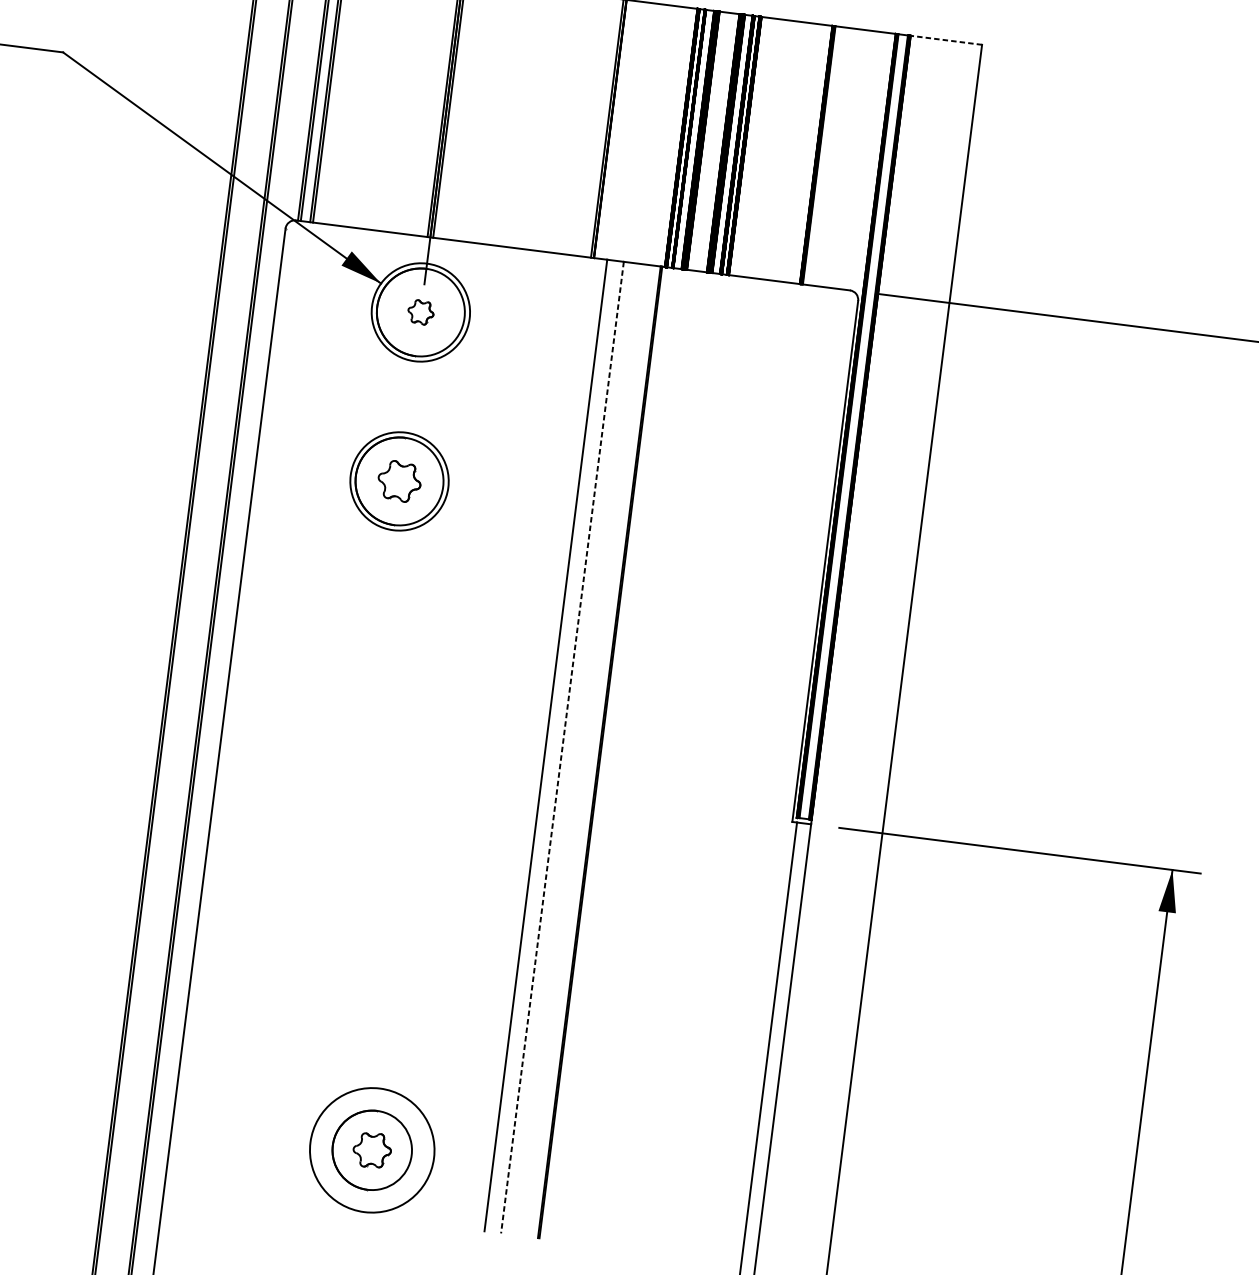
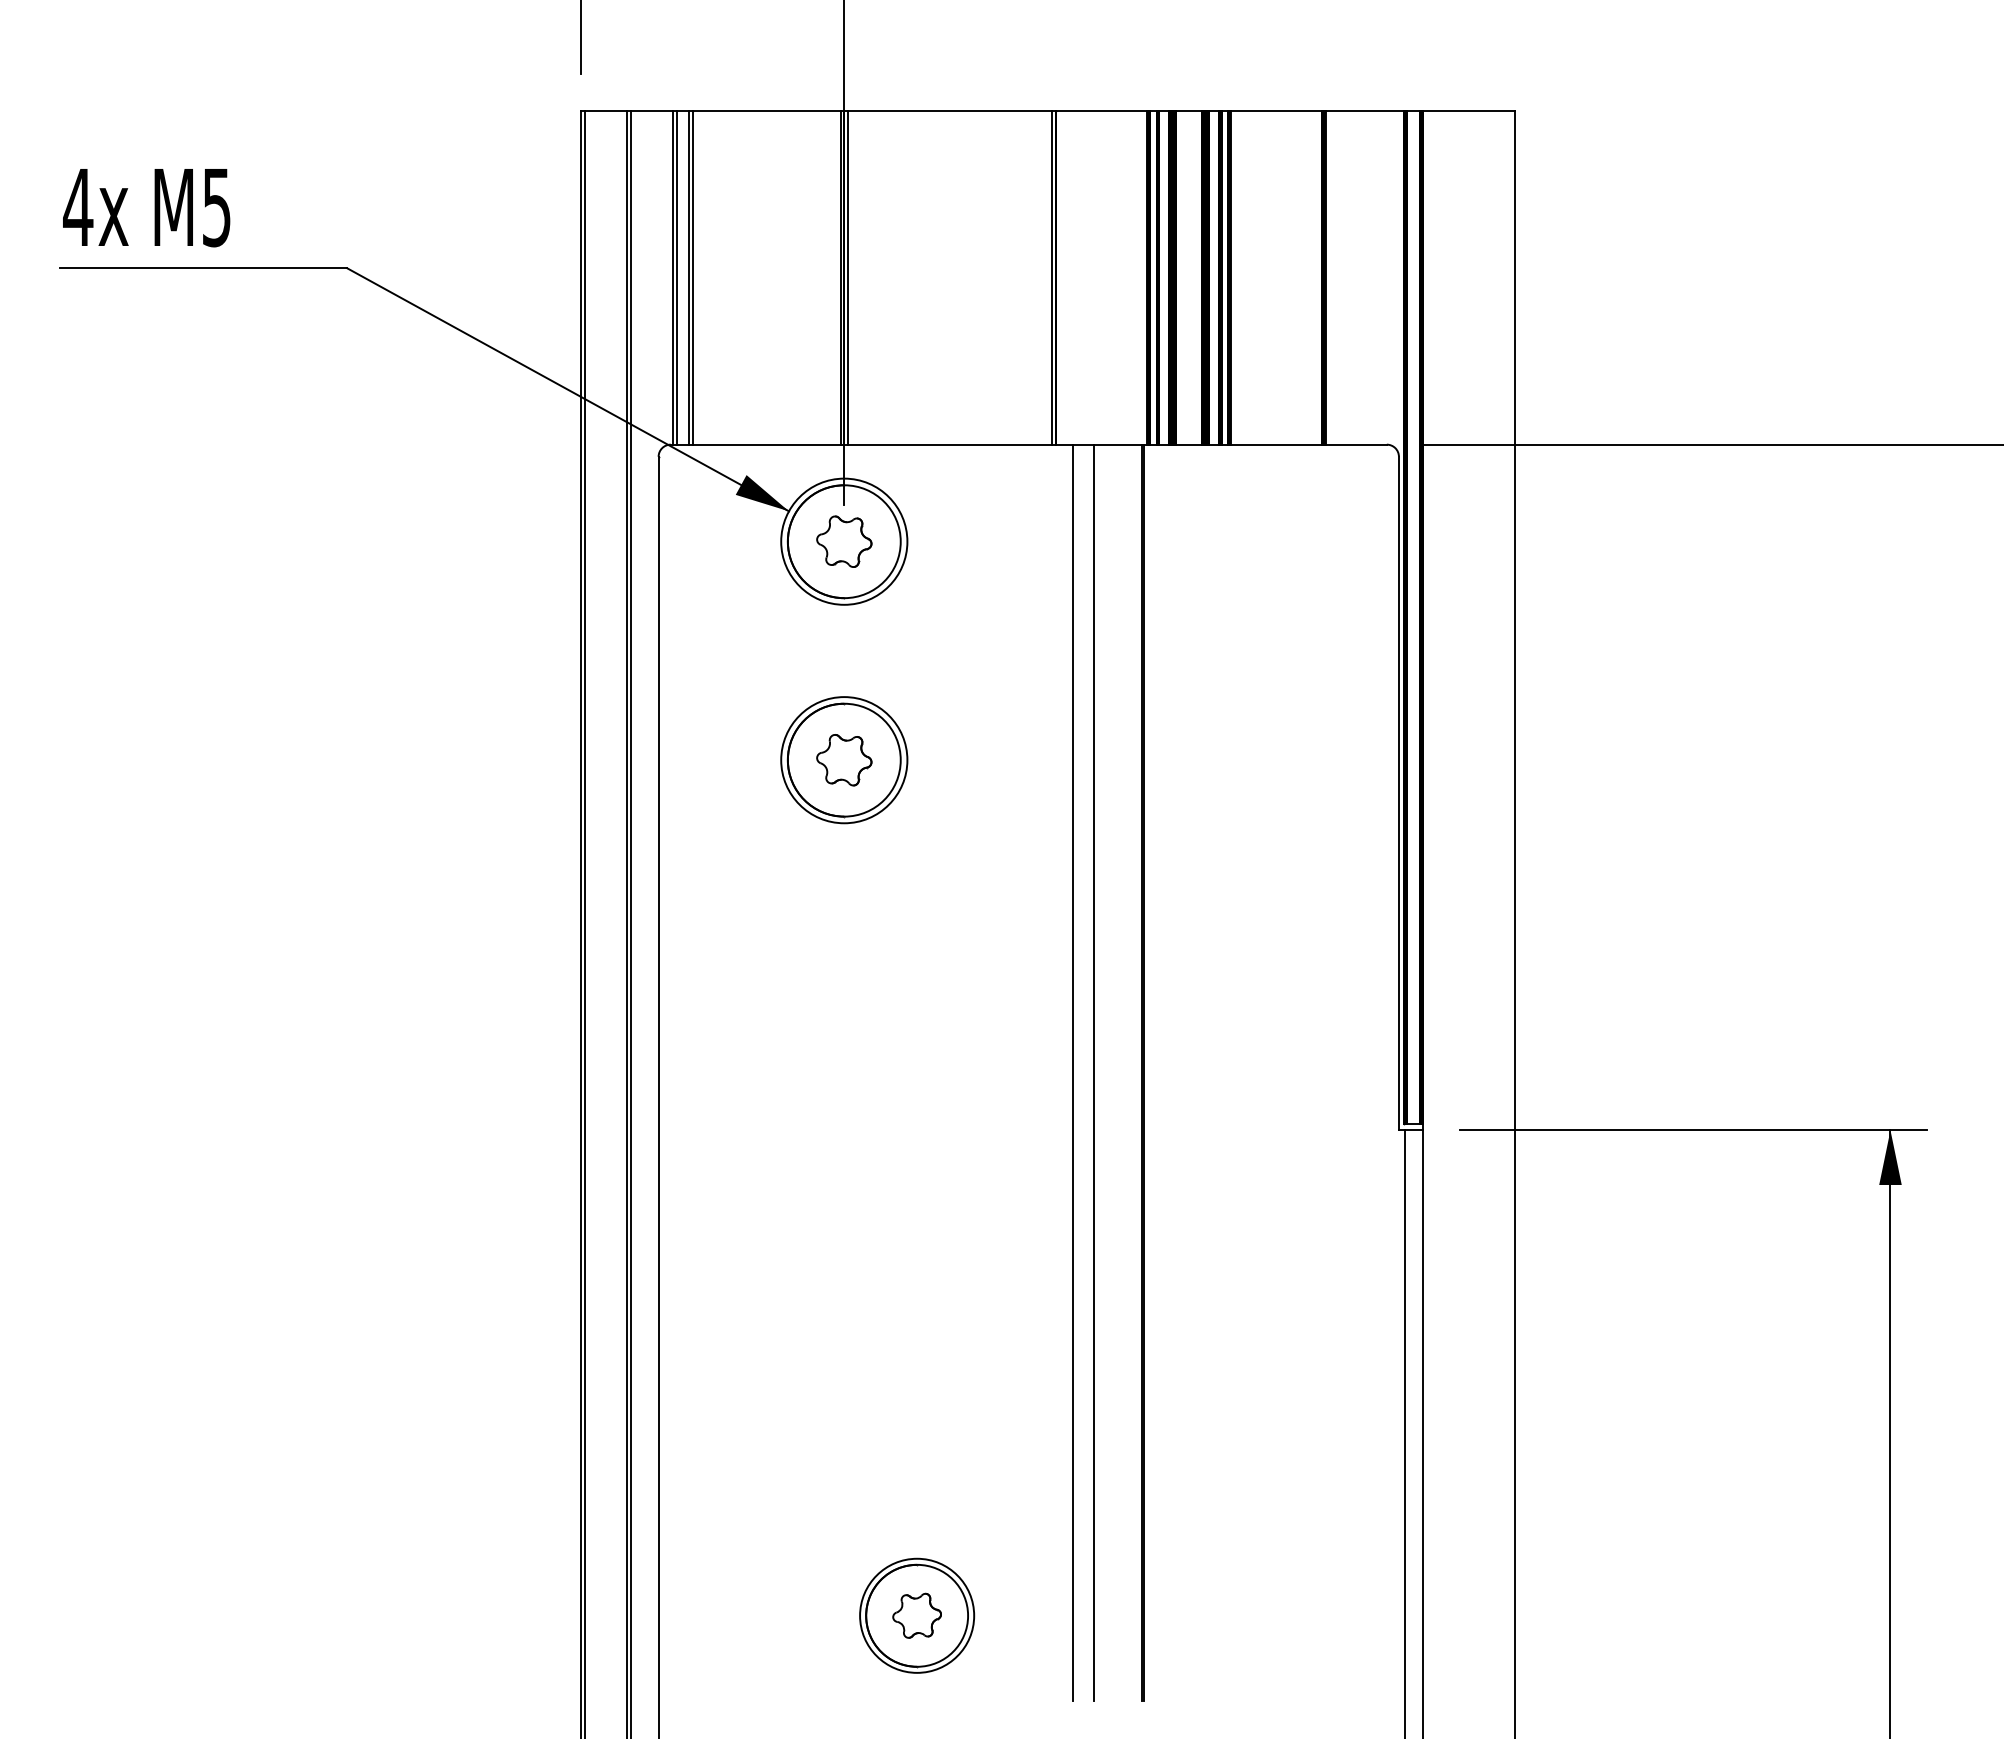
line: (945, 39) -> (1468, 110), dashed -> solid
part: (421, 312) -> (844, 541), size x1.67
line: (562, 748) -> (1094, 1073), dashed -> solid
circle: (372, 1150) -> (917, 1615), size x0.71

